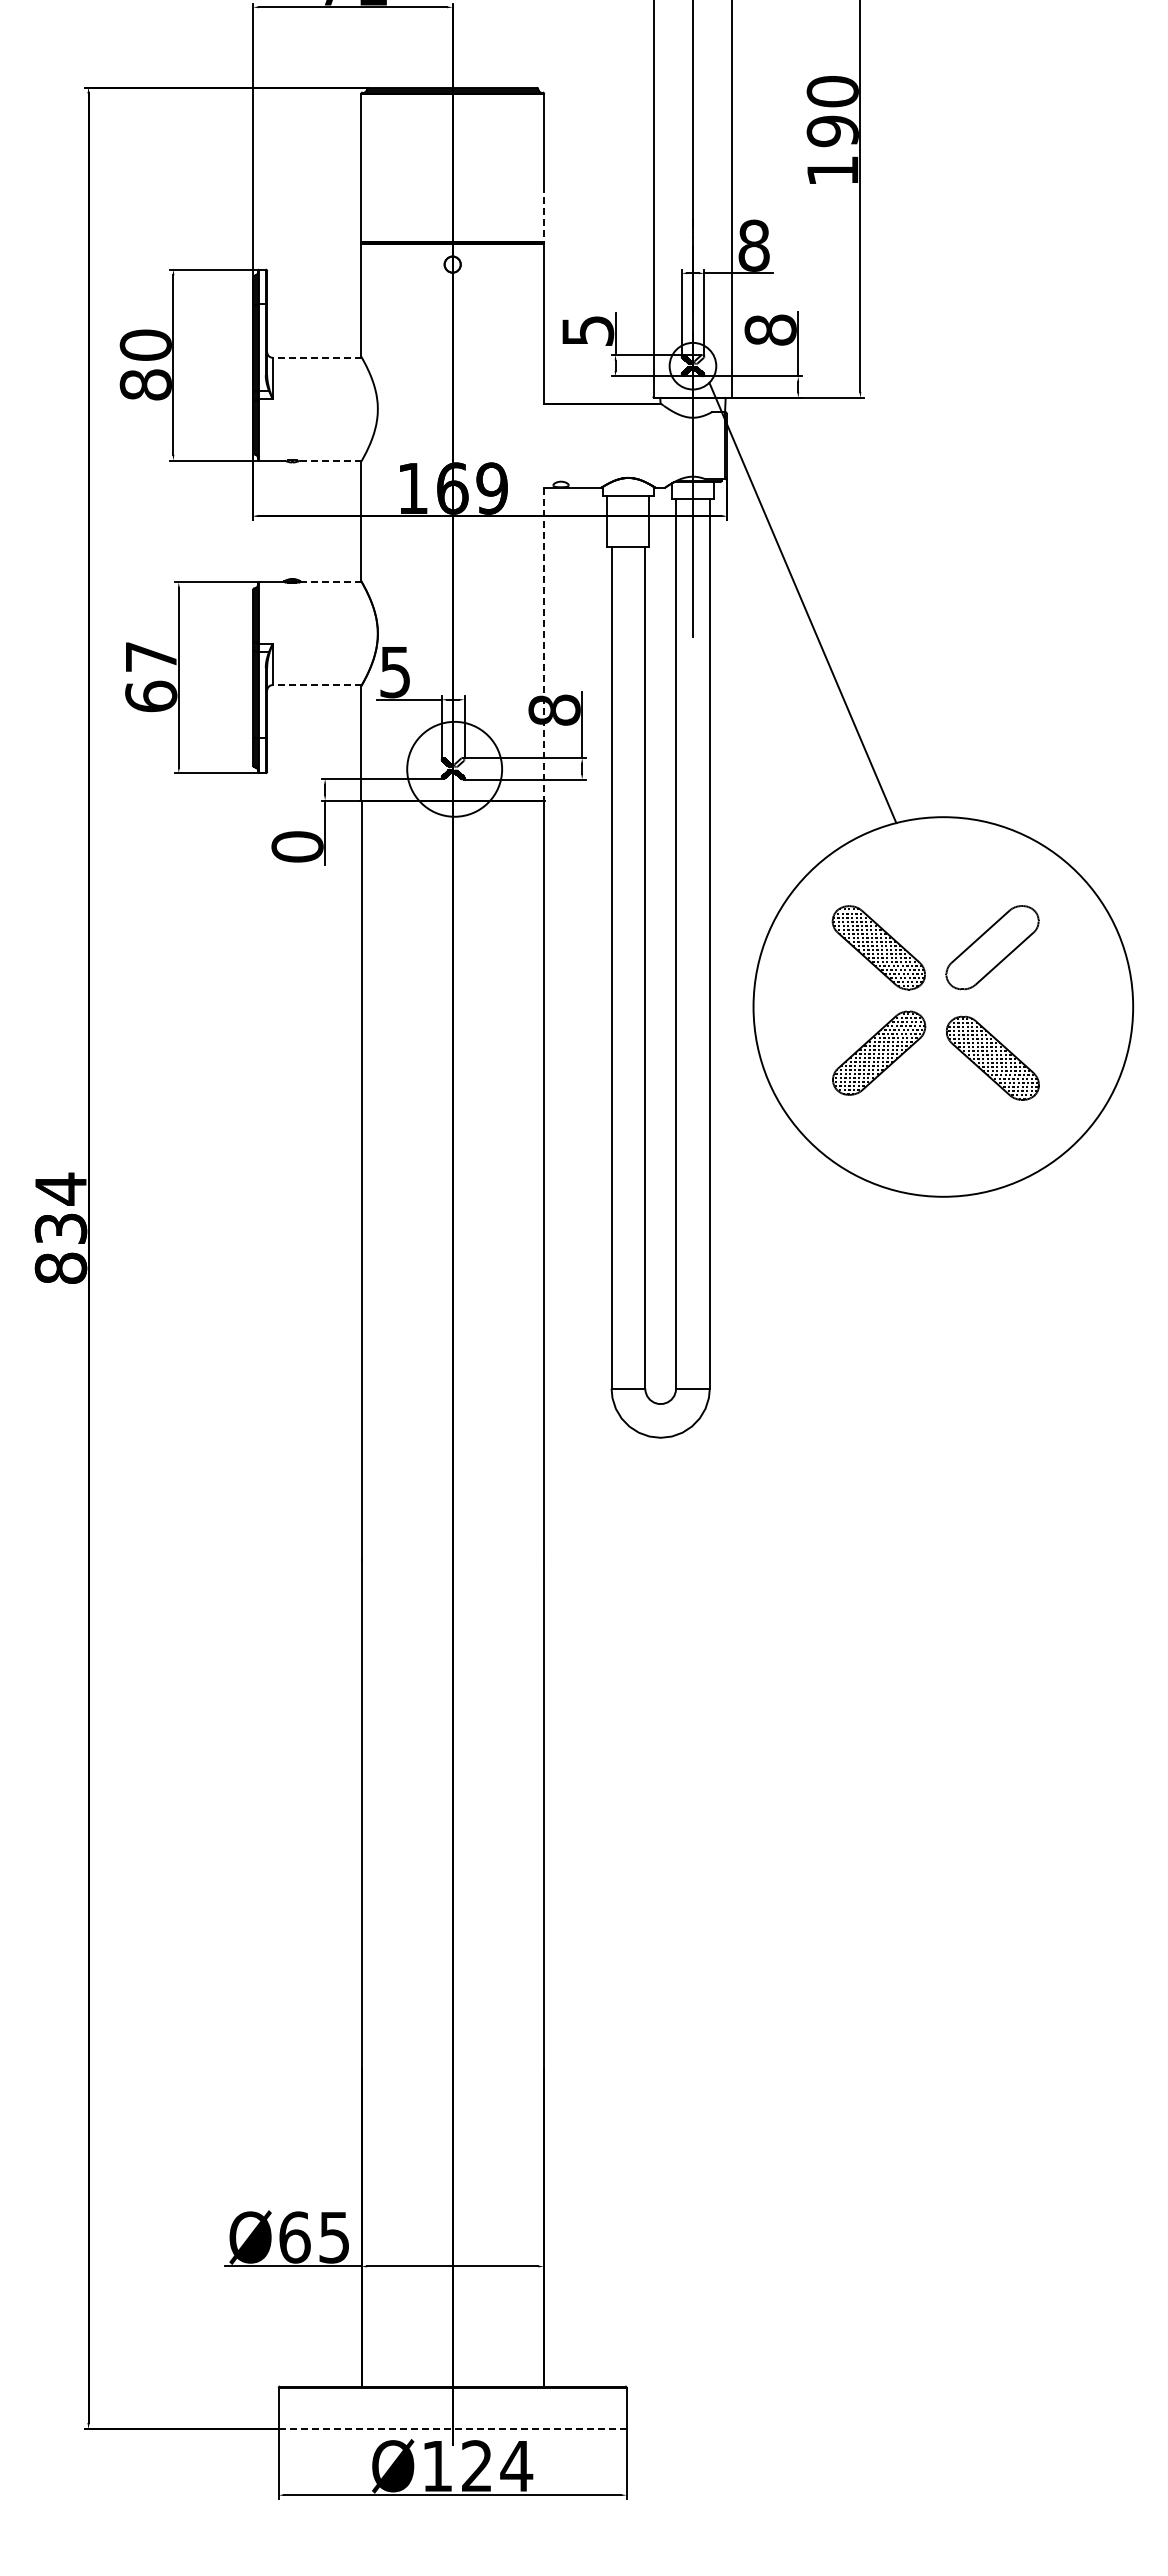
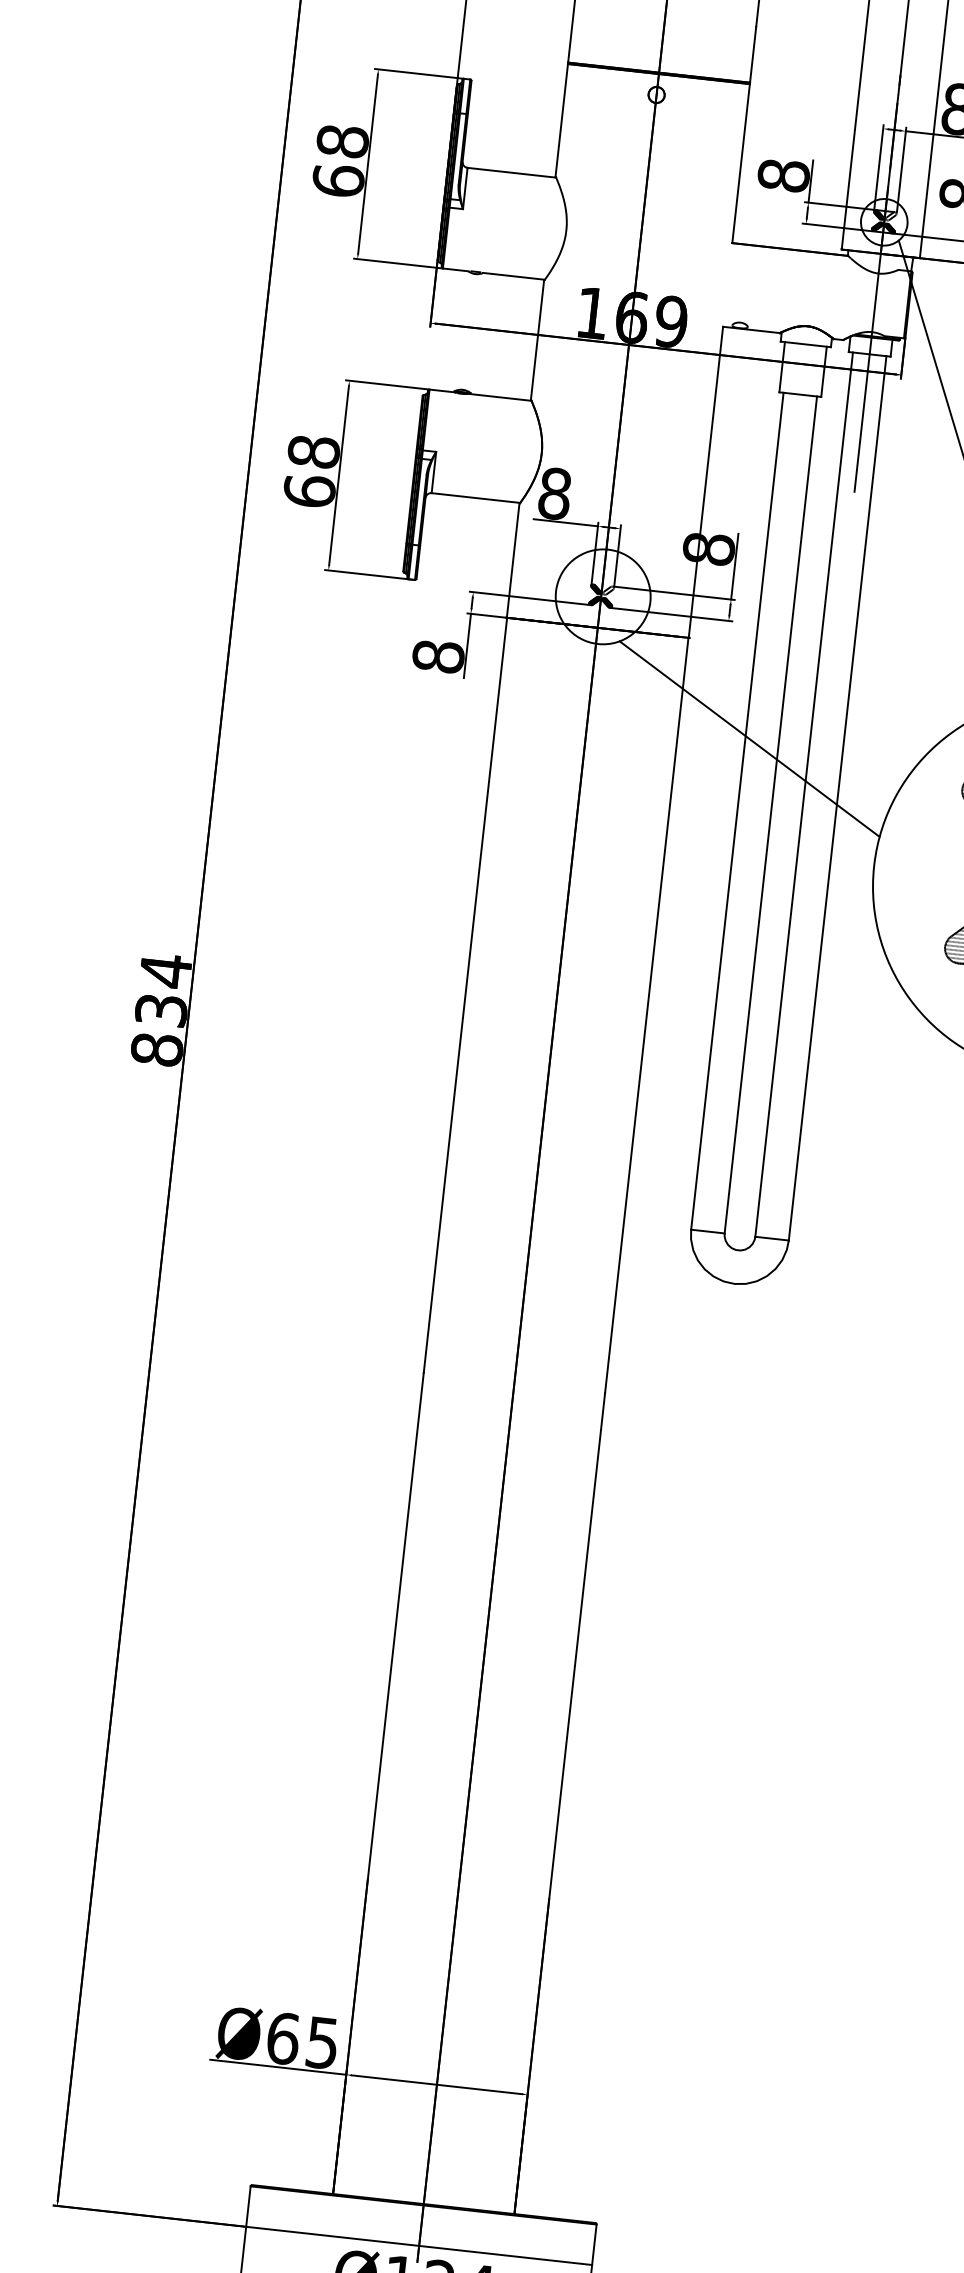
line: (544, 214) -> (753, 55), dashed -> solid
text: (587, 330) -> (783, 175), 5 -> 8
line: (317, 357) -> (512, 172), dashed -> solid
text: (145, 364) -> (340, 160), 80 -> 68
line: (330, 460) -> (513, 276), dashed -> solid
line: (330, 582) -> (500, 397), dashed -> solid
line: (544, 644) -> (706, 482), dashed -> solid
text: (151, 656) -> (314, 451), 67 -> 68
text: (395, 672) -> (555, 494), 5 -> 8
line: (317, 685) -> (476, 498), dashed -> solid
text: (297, 846) -> (438, 656), 0 -> 8
line: (615, 894) -> (749, 738), added
line: (453, 2428) -> (419, 2245), dashed -> solid

